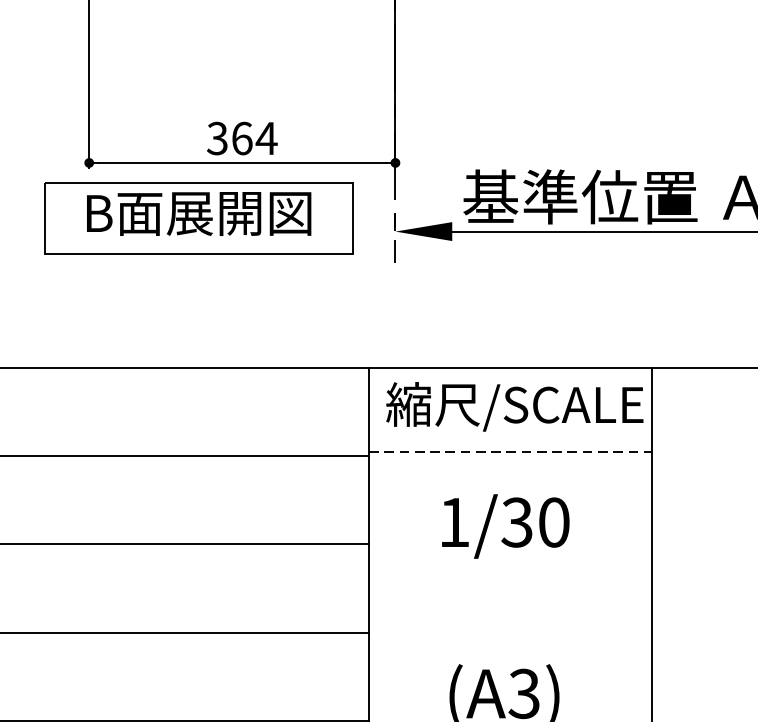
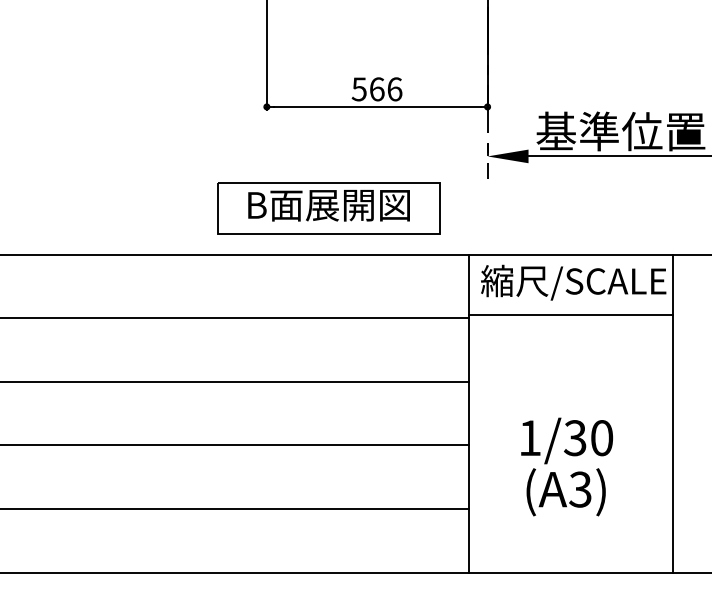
text: (242, 138) -> (377, 89), 364 -> 566
part: (198, 217) -> (328, 208), moved
line: (511, 450) -> (571, 314), dashed -> solid
text: (504, 525) -> (566, 440), moved

